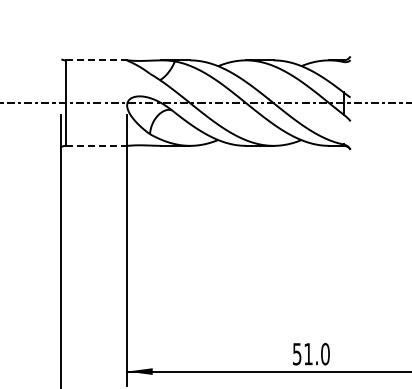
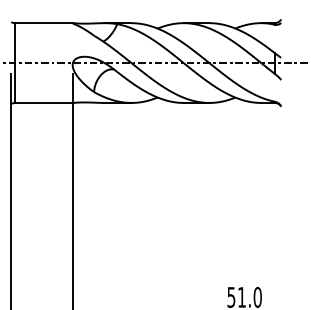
line: (96, 60) -> (44, 23), dashed -> solid
line: (96, 145) -> (44, 102), dashed -> solid

